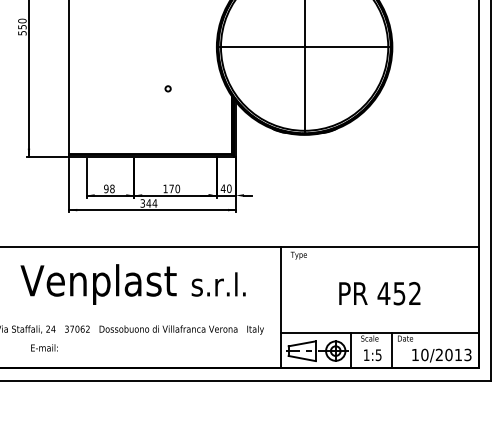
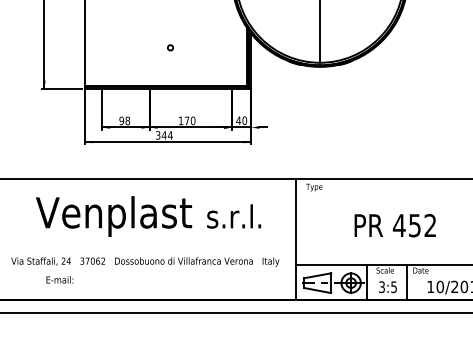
circle: (167, 88) -> (169, 47), moved
text: (366, 355) -> (381, 287), 1:5 -> 3:5

